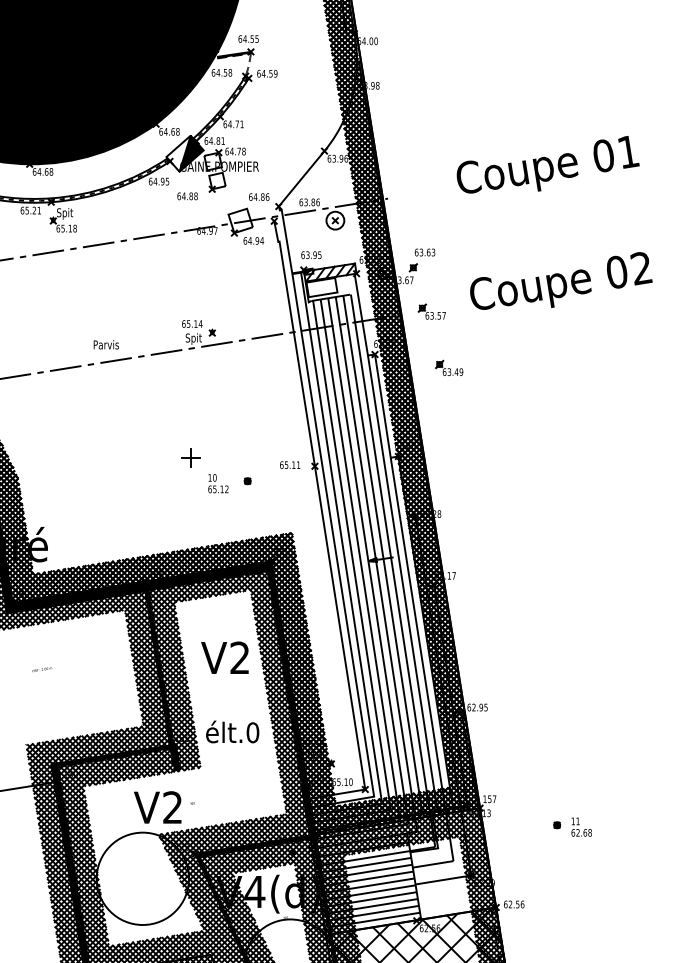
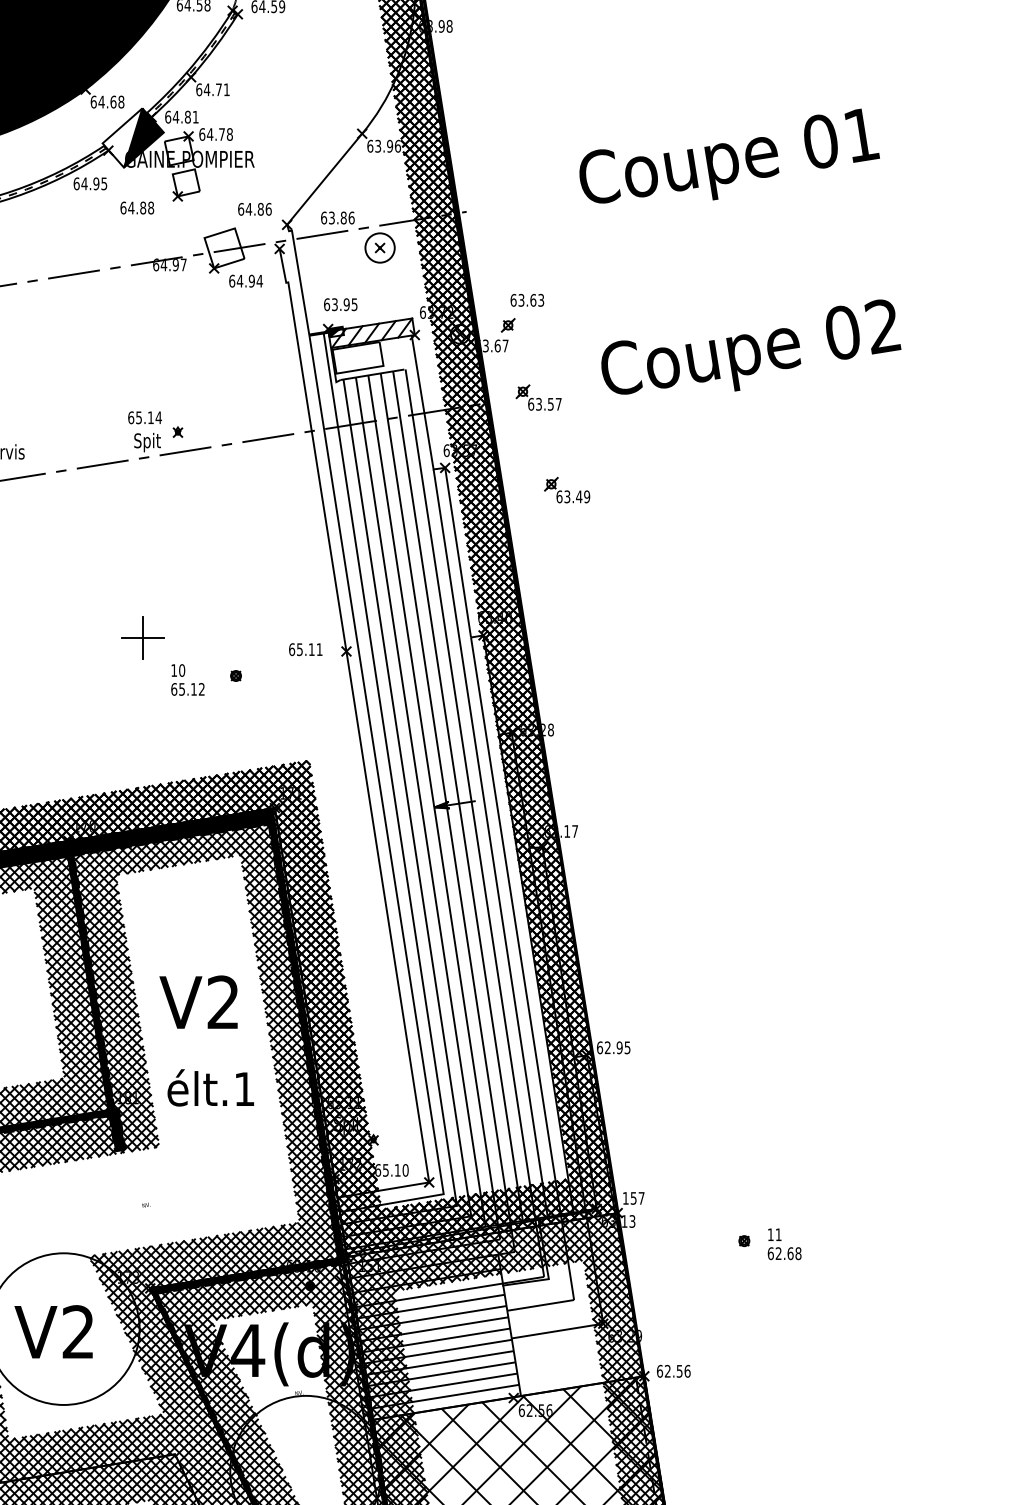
part: (190, 457) -> (142, 637), size x1.43
text: (224, 657) -> (197, 1001), moved
text: (252, 732) -> (243, 1088), élt.0 -> élt.1
text: (157, 807) -> (53, 1331), moved

